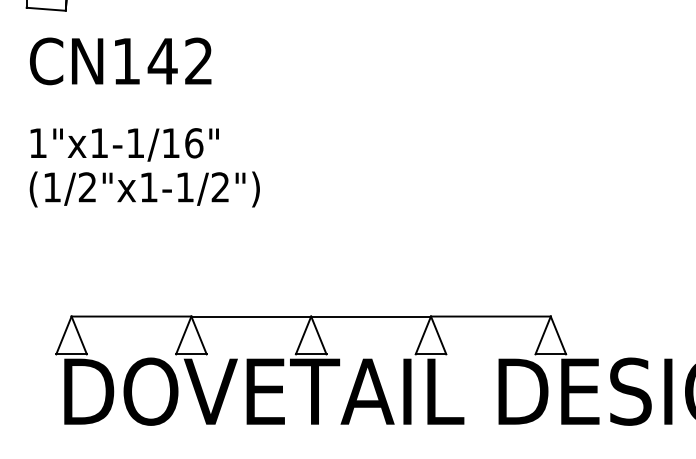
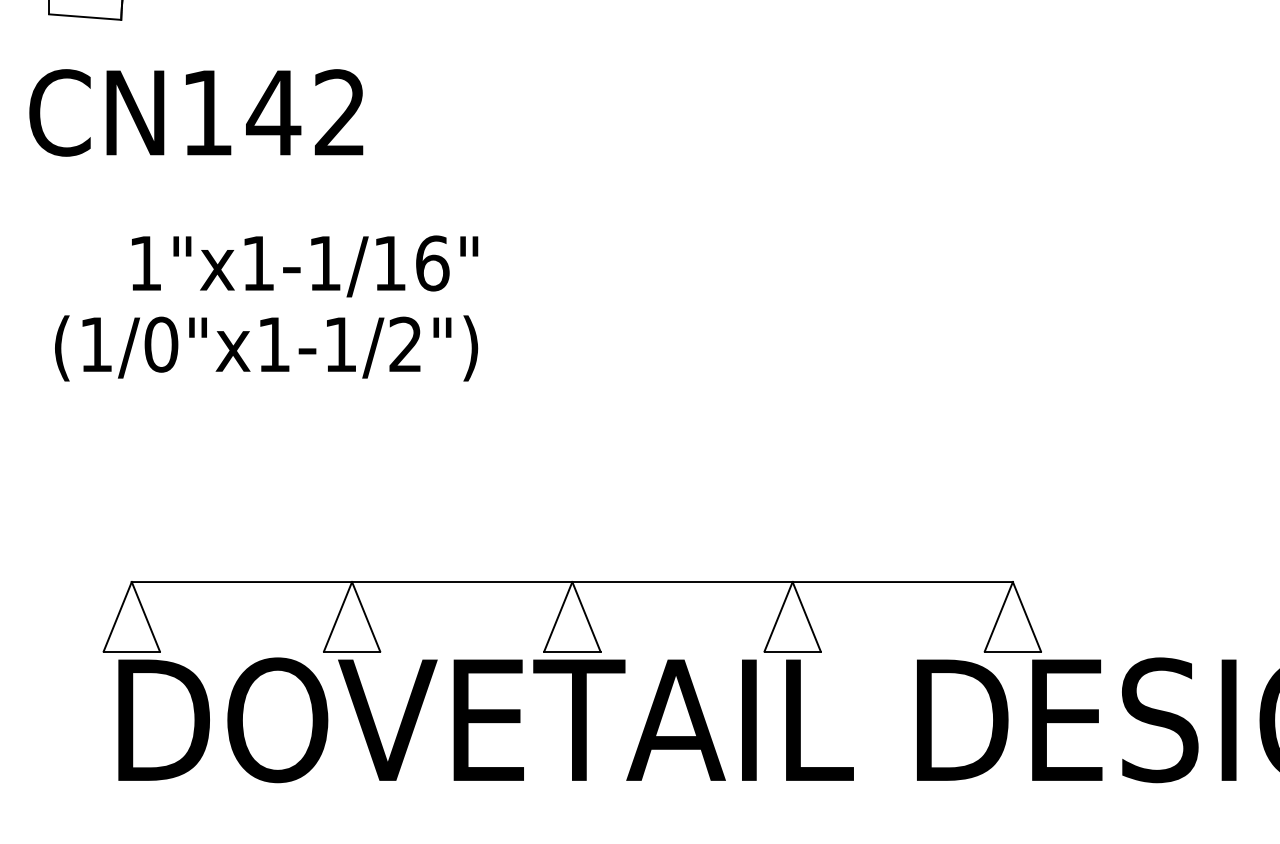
text: (120, 61) -> (195, 113), moved
text: (124, 144) -> (304, 265), moved
text: (87, 187) -> (161, 344), (1/2"x1-1/2") -> (1/0"x1-1/2")

